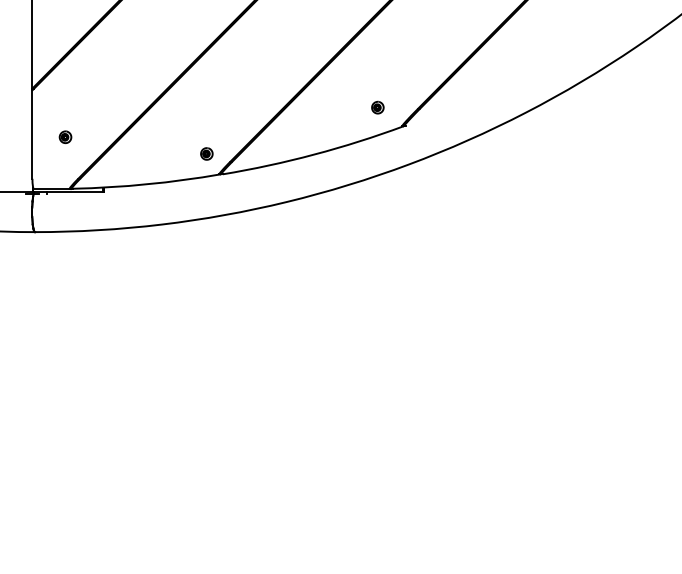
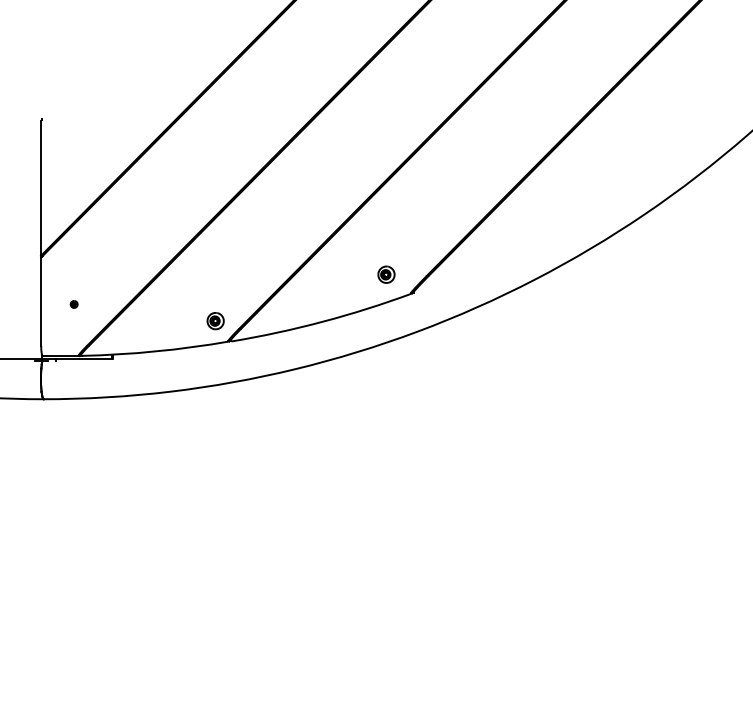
part: (377, 107) -> (386, 274), size x1.4
part: (64, 137) -> (73, 304), size x0.6
part: (206, 153) -> (215, 320), size x1.4

